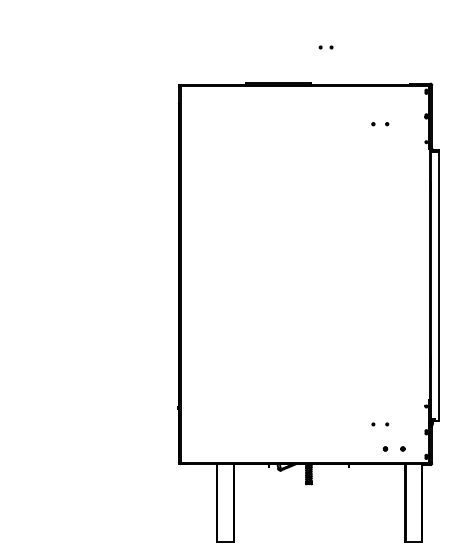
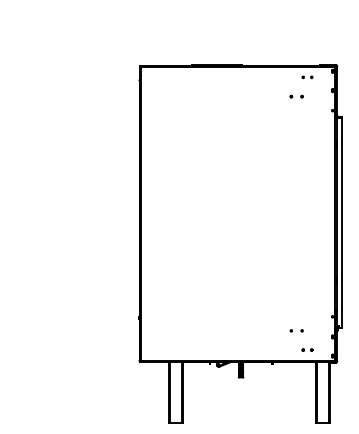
part: (325, 47) -> (307, 77), moved
part: (393, 449) -> (307, 350), size x0.62

